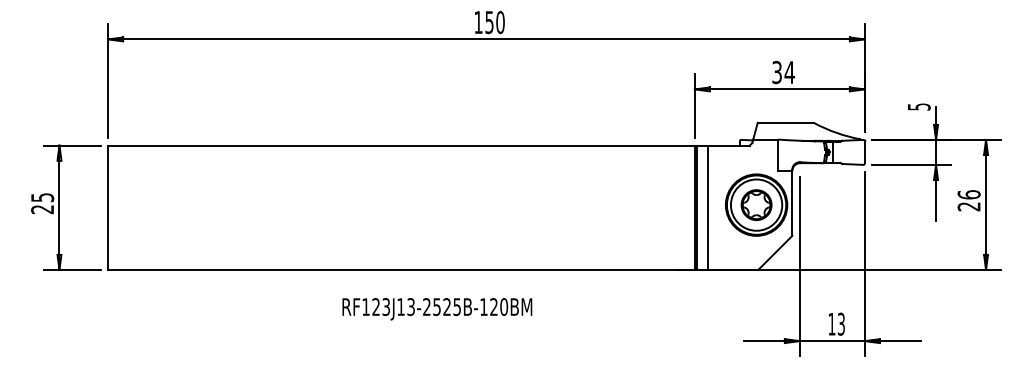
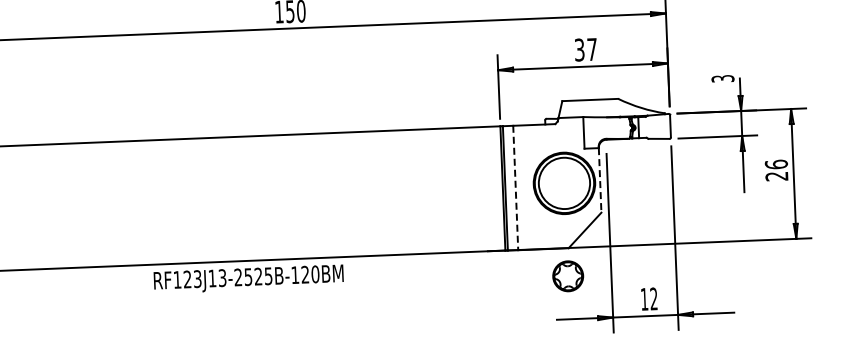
text: (789, 72) -> (592, 49), 34 -> 37
text: (918, 106) -> (722, 78), 5 -> 3
part: (756, 204) -> (568, 275), moved
line: (792, 204) -> (600, 181), solid -> dashed
line: (707, 208) -> (515, 188), solid -> dashed
text: (437, 309) -> (248, 279), moved
text: (840, 324) -> (653, 299), 13 -> 12

